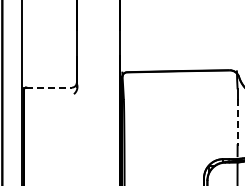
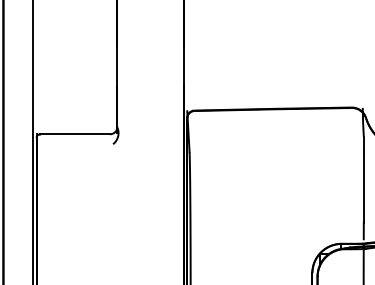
line: (49, 87) -> (75, 134), dashed -> solid
line: (237, 122) -> (363, 187), dashed -> solid

